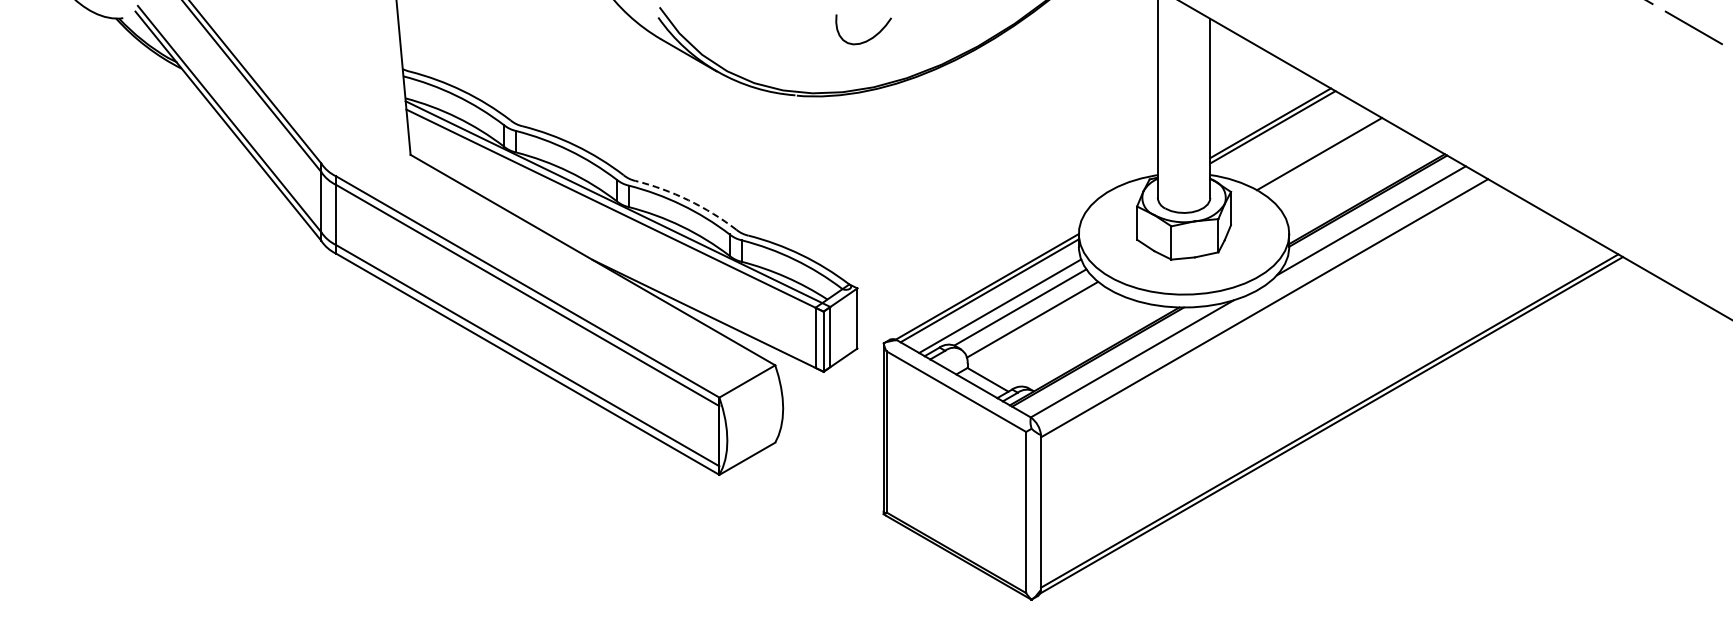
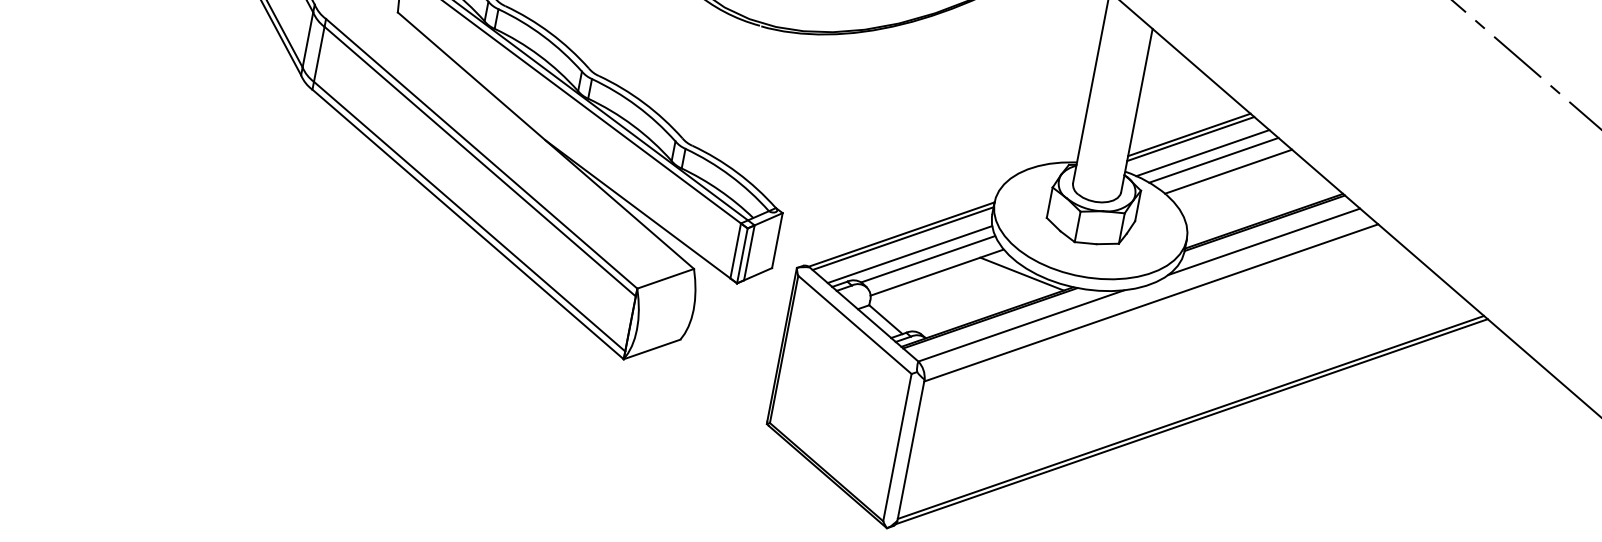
line: (1288, 139) -> (1202, 152), added
line: (1301, 144) -> (1213, 159), added
arc: (688, 200) -> (643, 103), dashed -> solid
line: (1122, 303) -> (1022, 273), added

